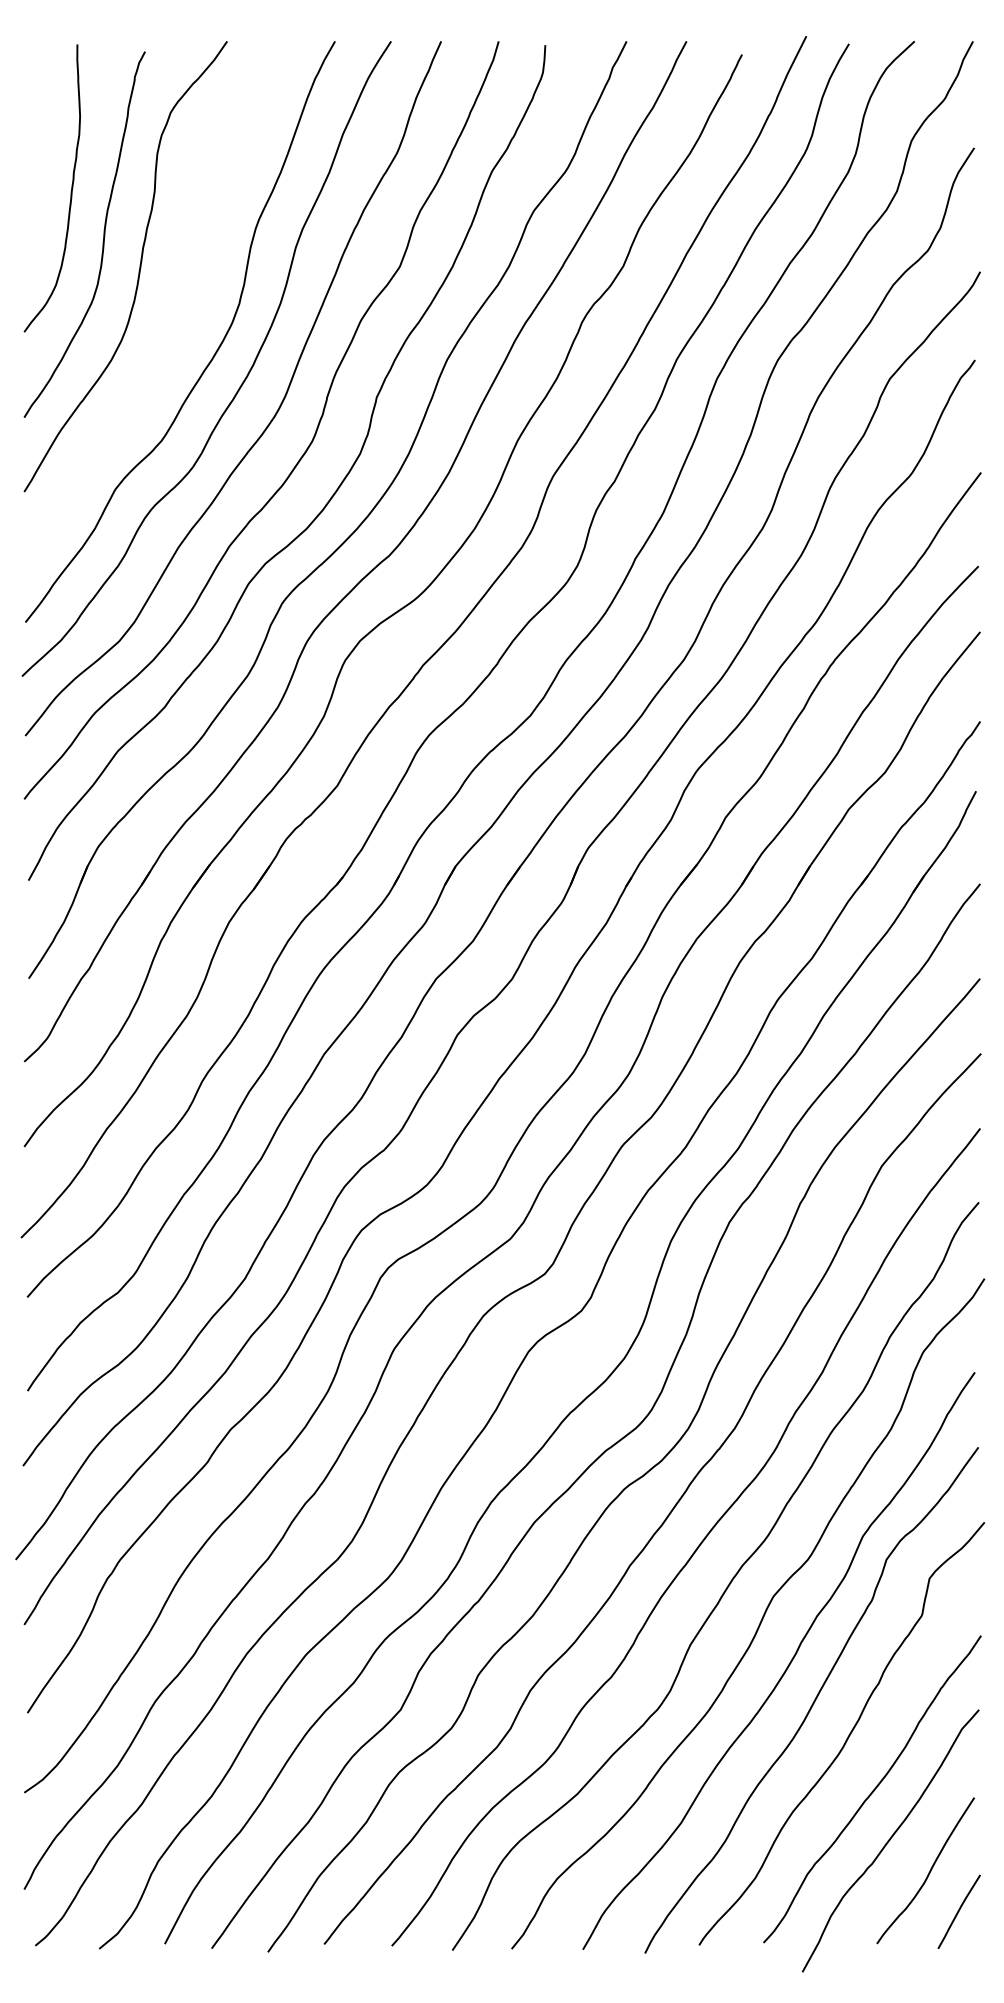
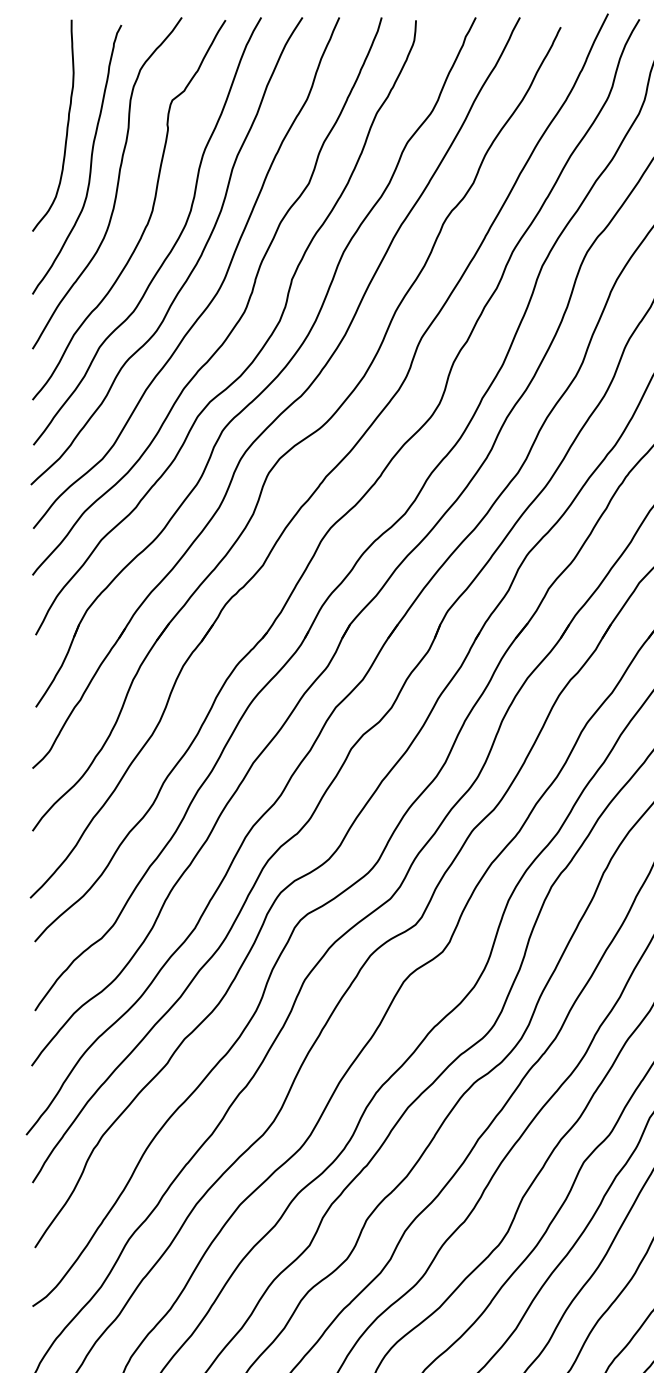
curve: (183, 311) -> (149, 216), added

